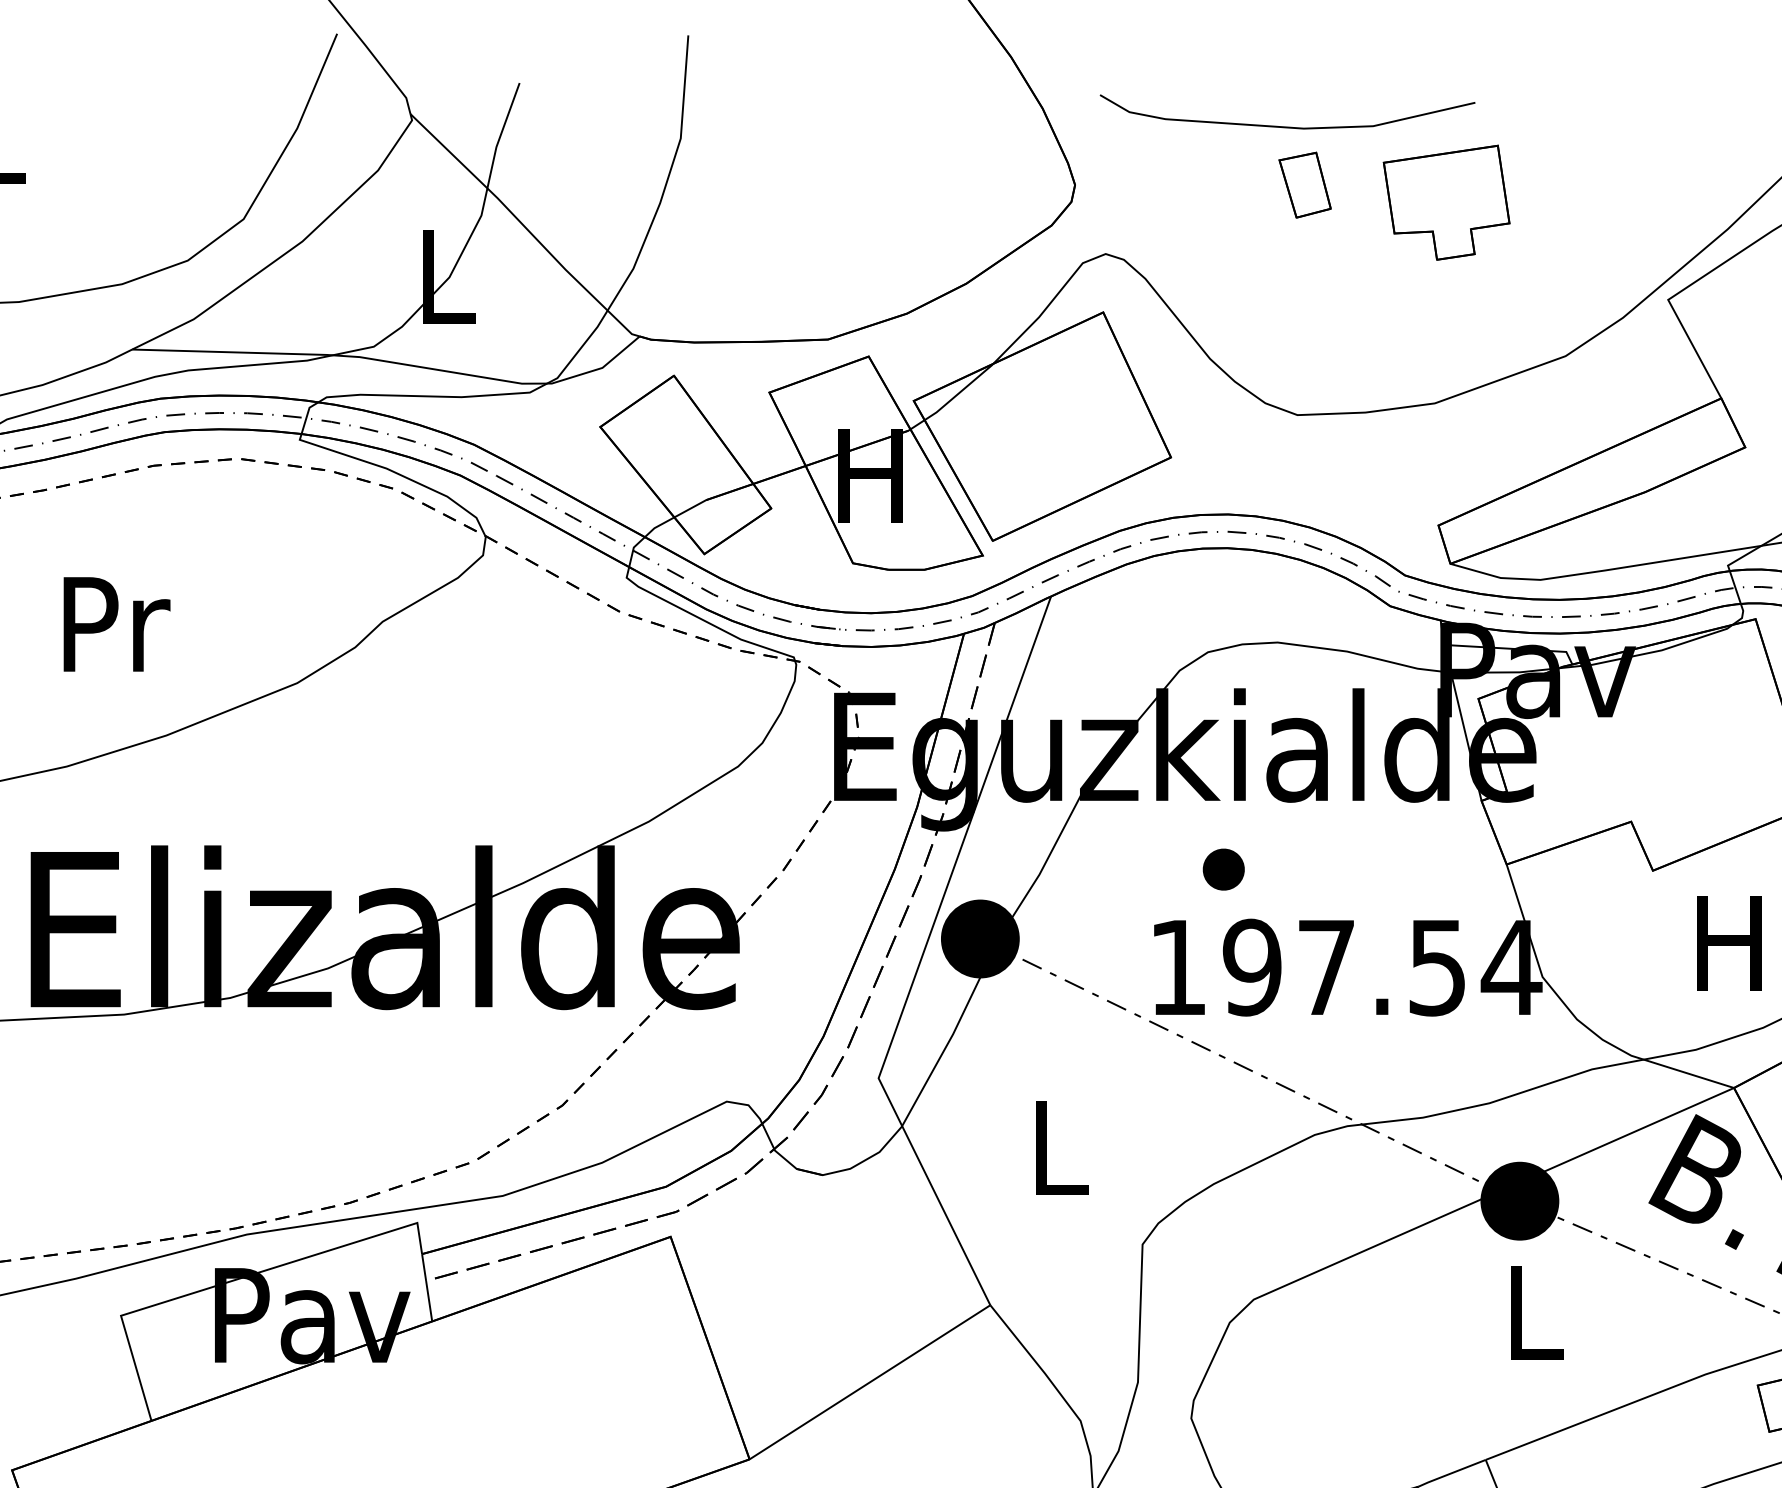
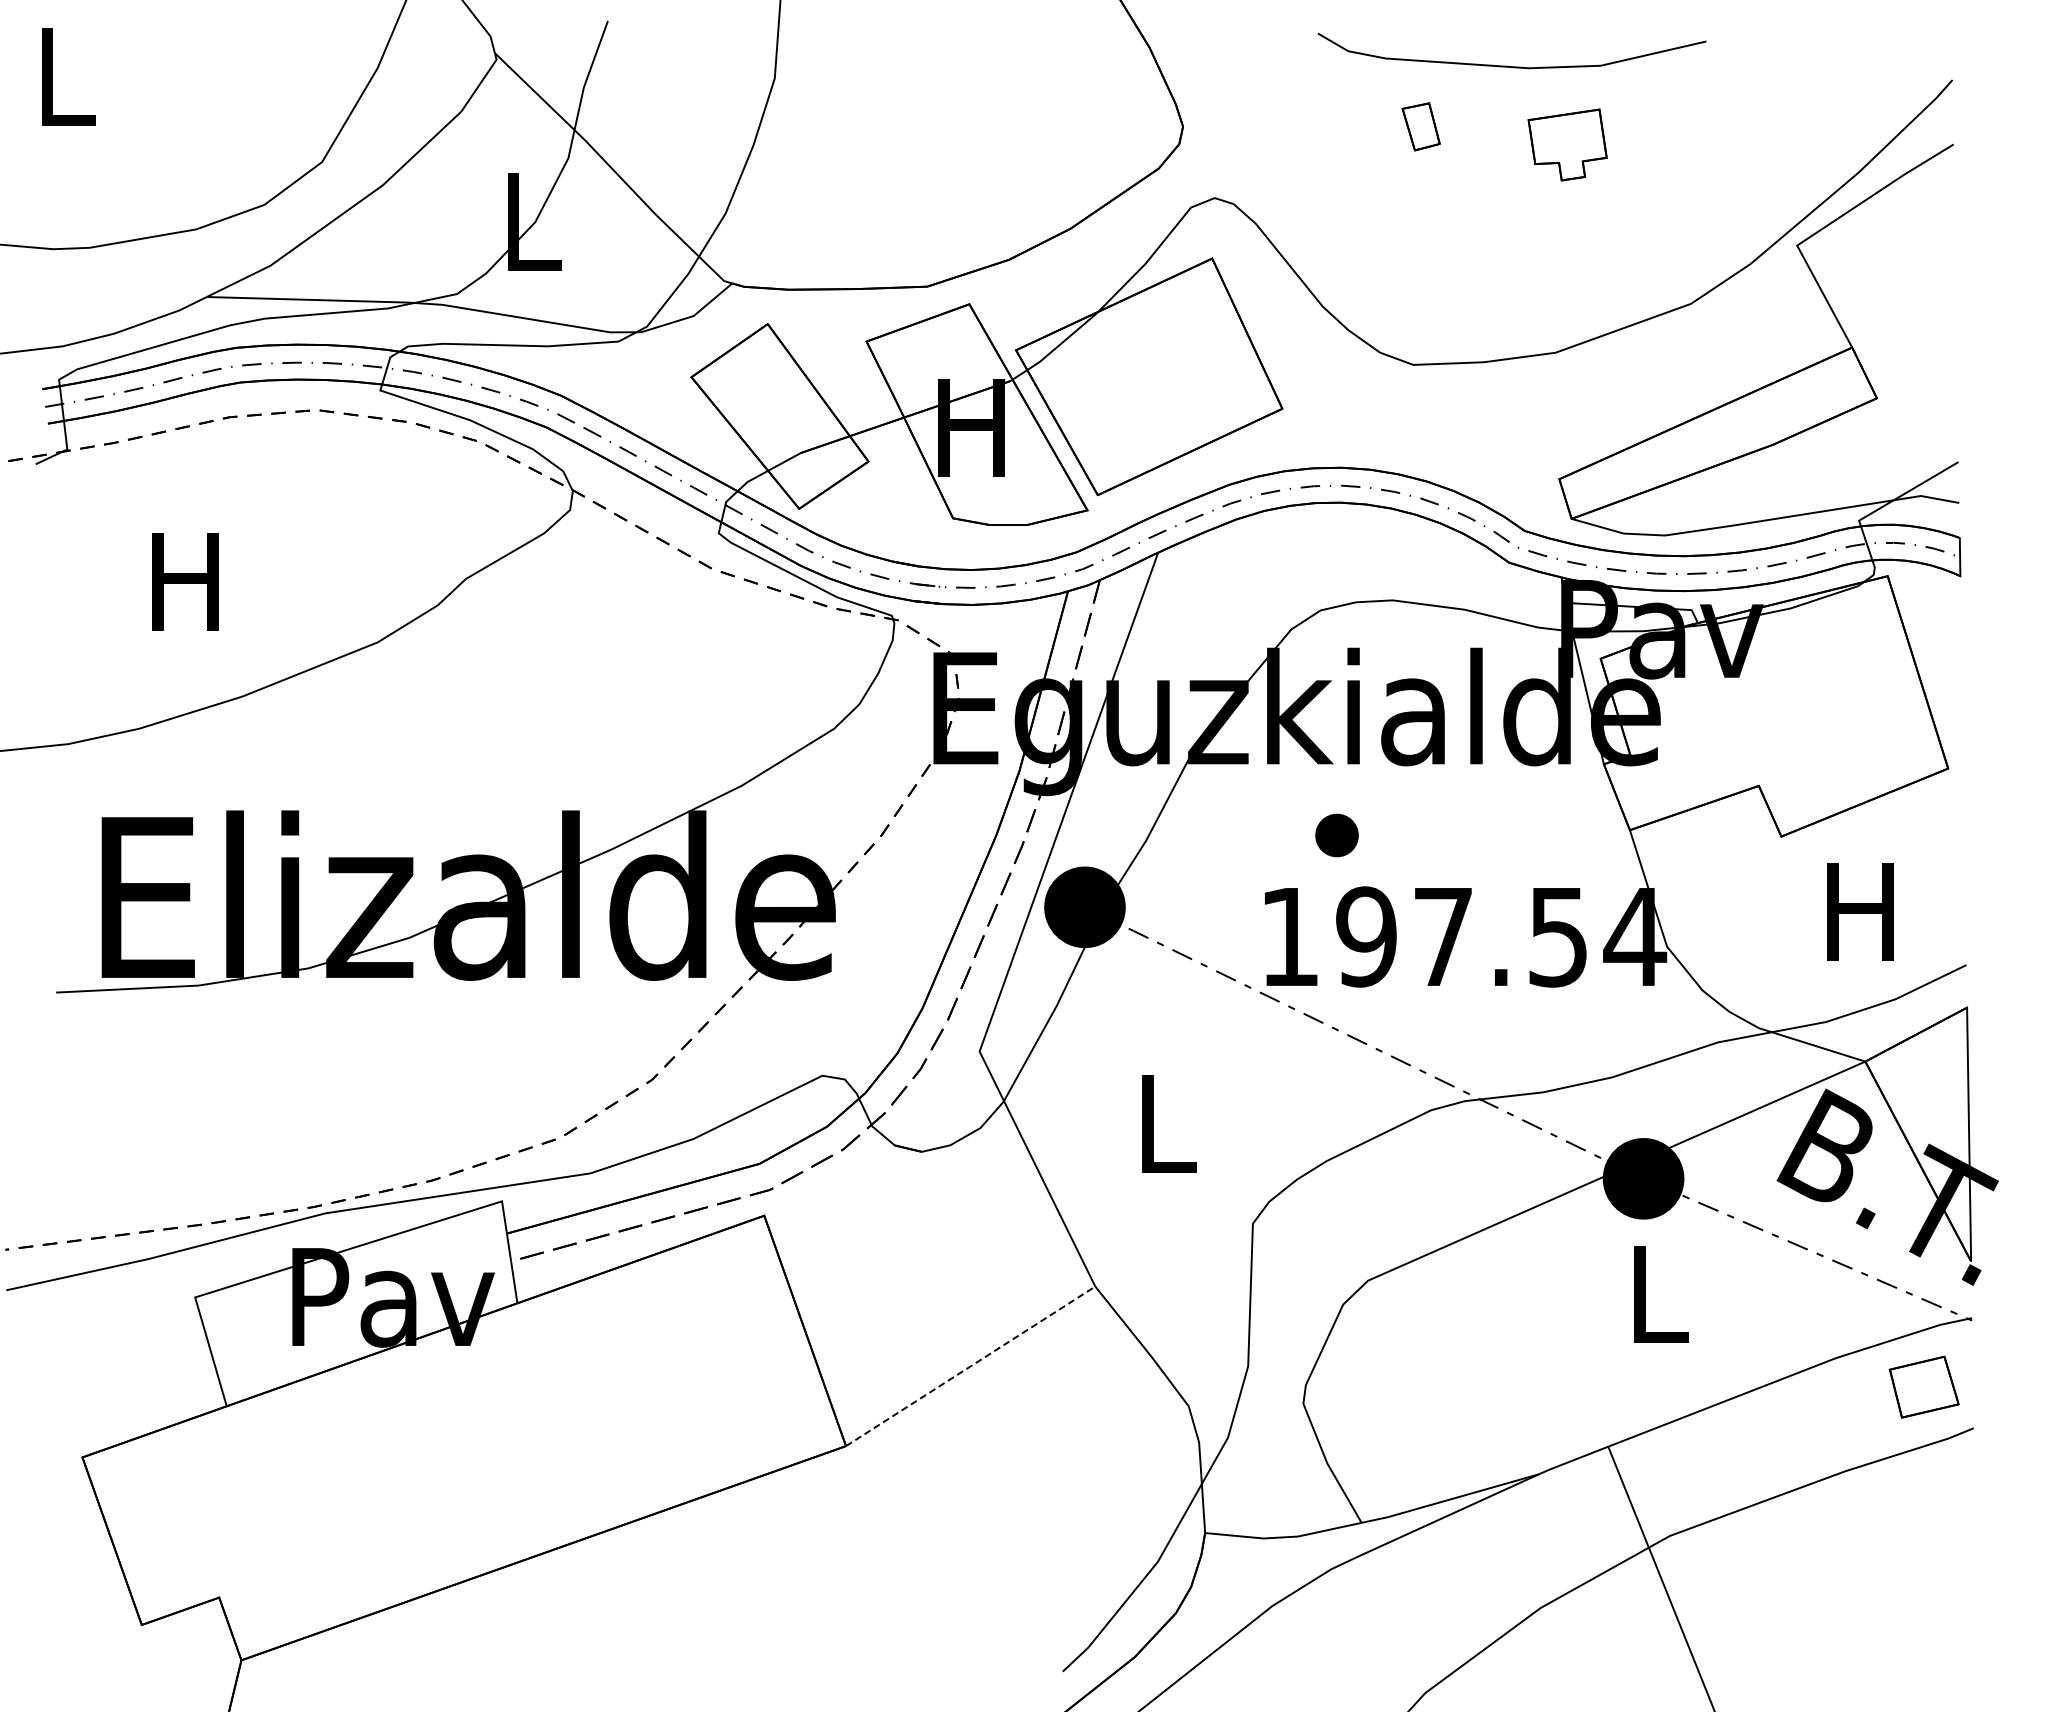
curve: (1283, 125) -> (1507, 65), moved
part: (1304, 184) -> (1420, 126), size x0.7
part: (1446, 202) -> (1567, 144), size x0.6
text: (116, 624) -> (190, 581), Pr -> H
line: (869, 1382) -> (970, 1366), solid -> dashed

